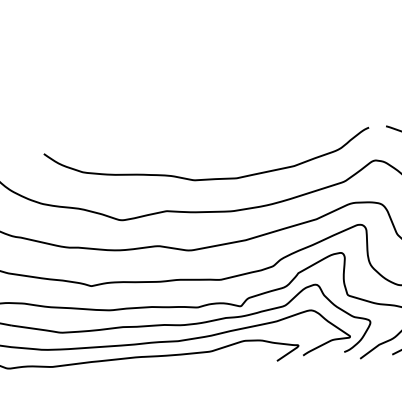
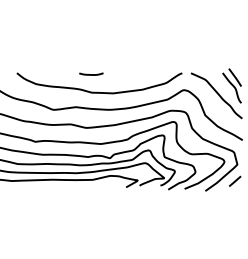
line: (190, 144) -> (91, 74), added

